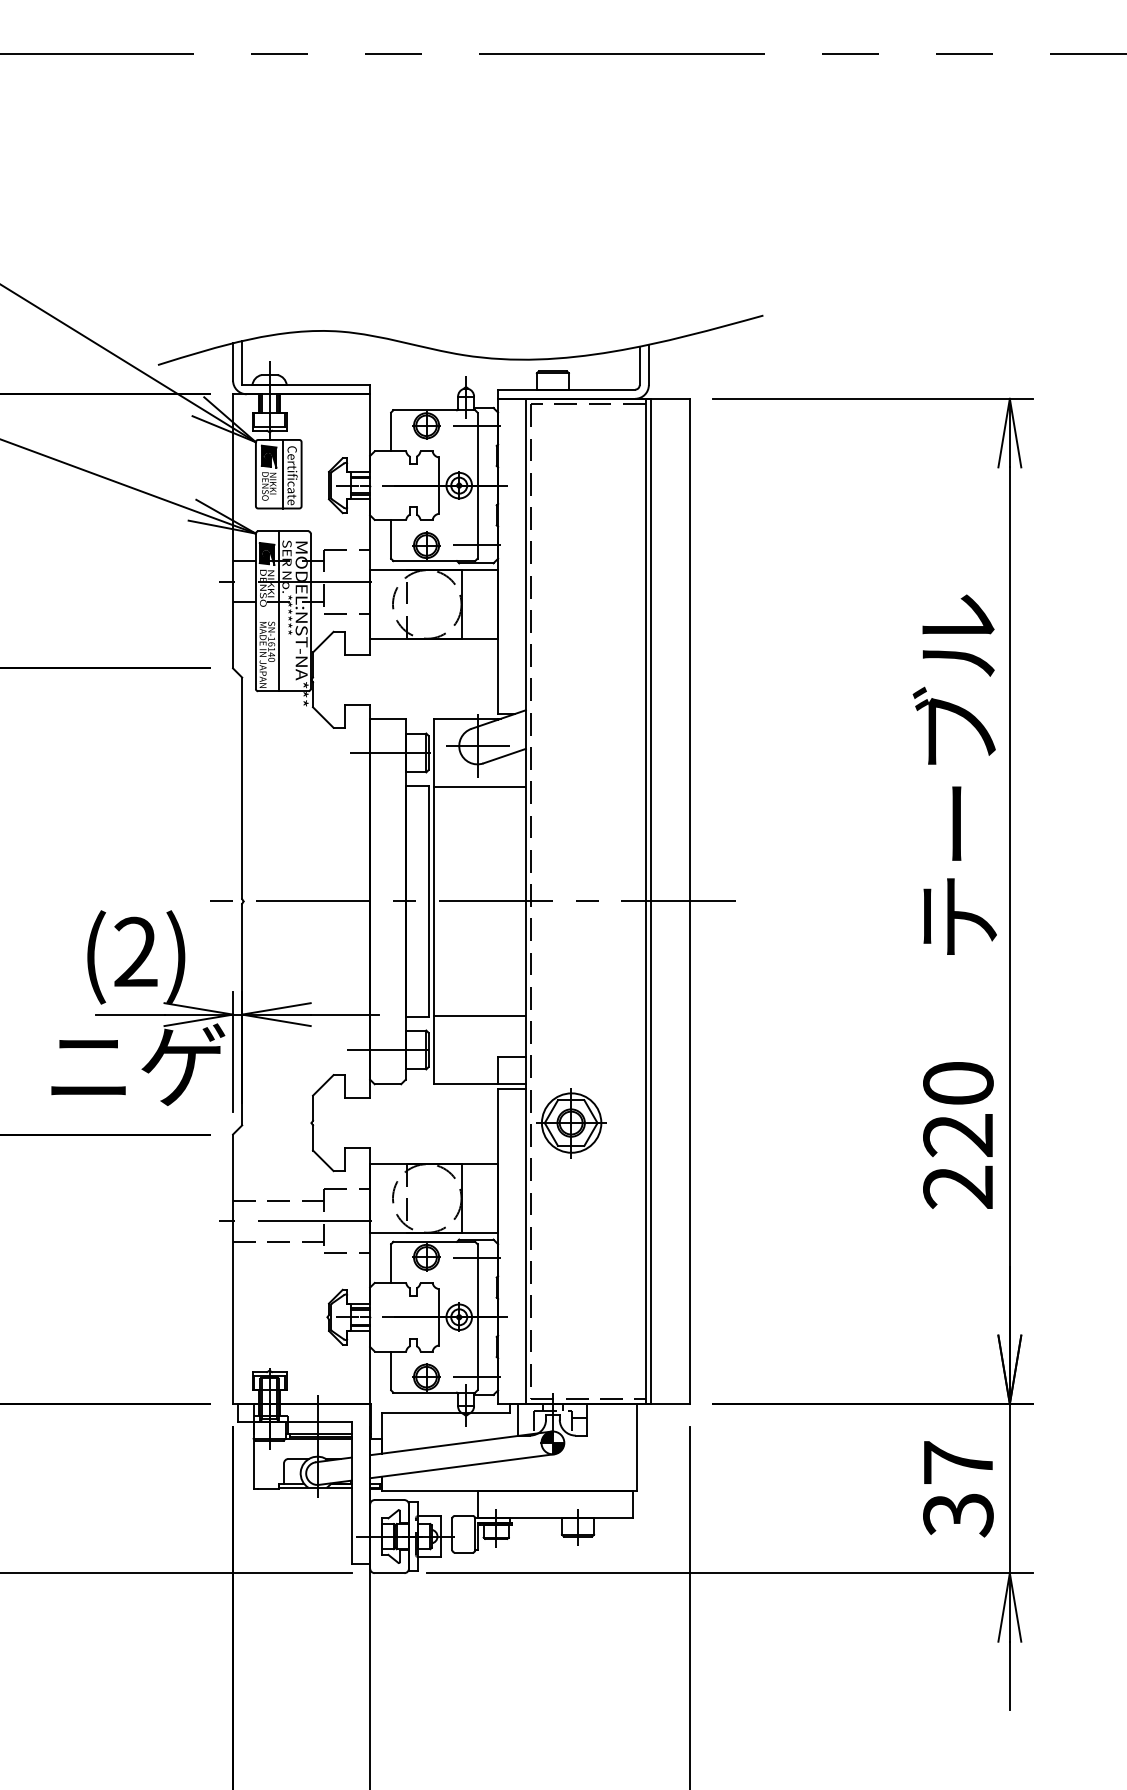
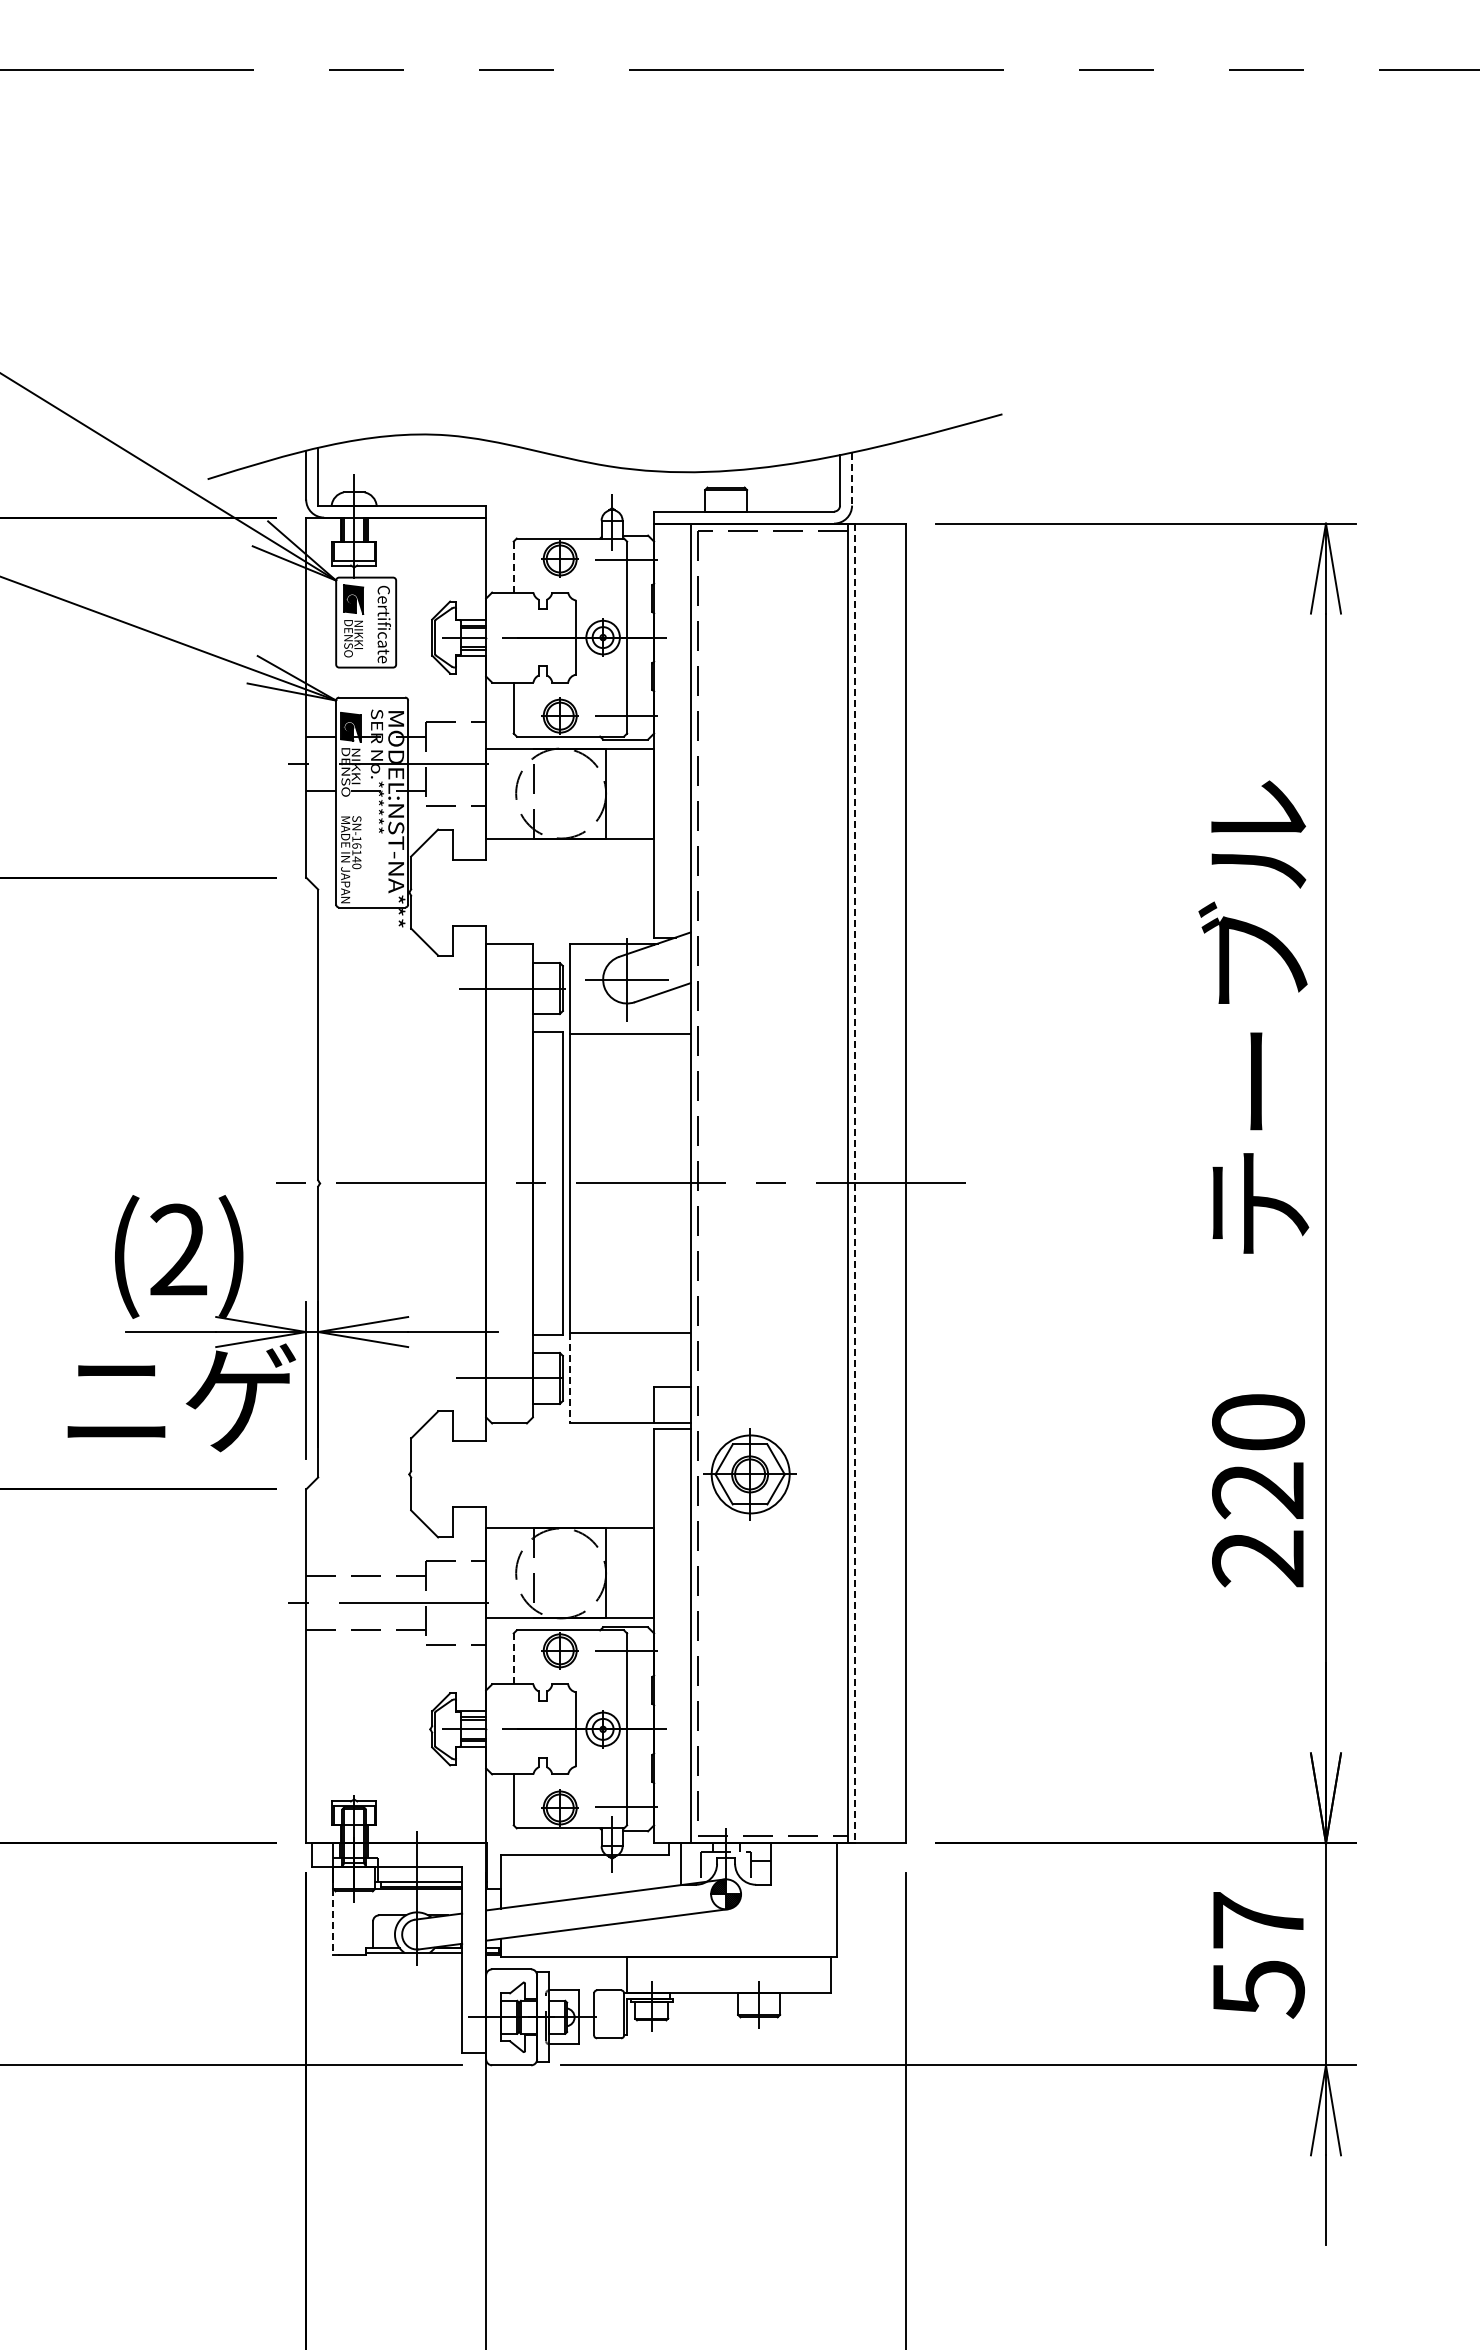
line: (649, 365) -> (852, 479), solid -> dashed
line: (390, 431) -> (513, 566), solid -> dashed
line: (283, 474) -> (372, 622), removed
line: (279, 611) -> (366, 802), removed
line: (651, 901) -> (855, 1183), solid -> dashed
line: (434, 1050) -> (570, 1378), solid -> dashed
line: (390, 1264) -> (513, 1659), solid -> dashed
line: (253, 1463) -> (333, 1921), solid -> dashed
text: (958, 1515) -> (1258, 1989), 37 -> 57

